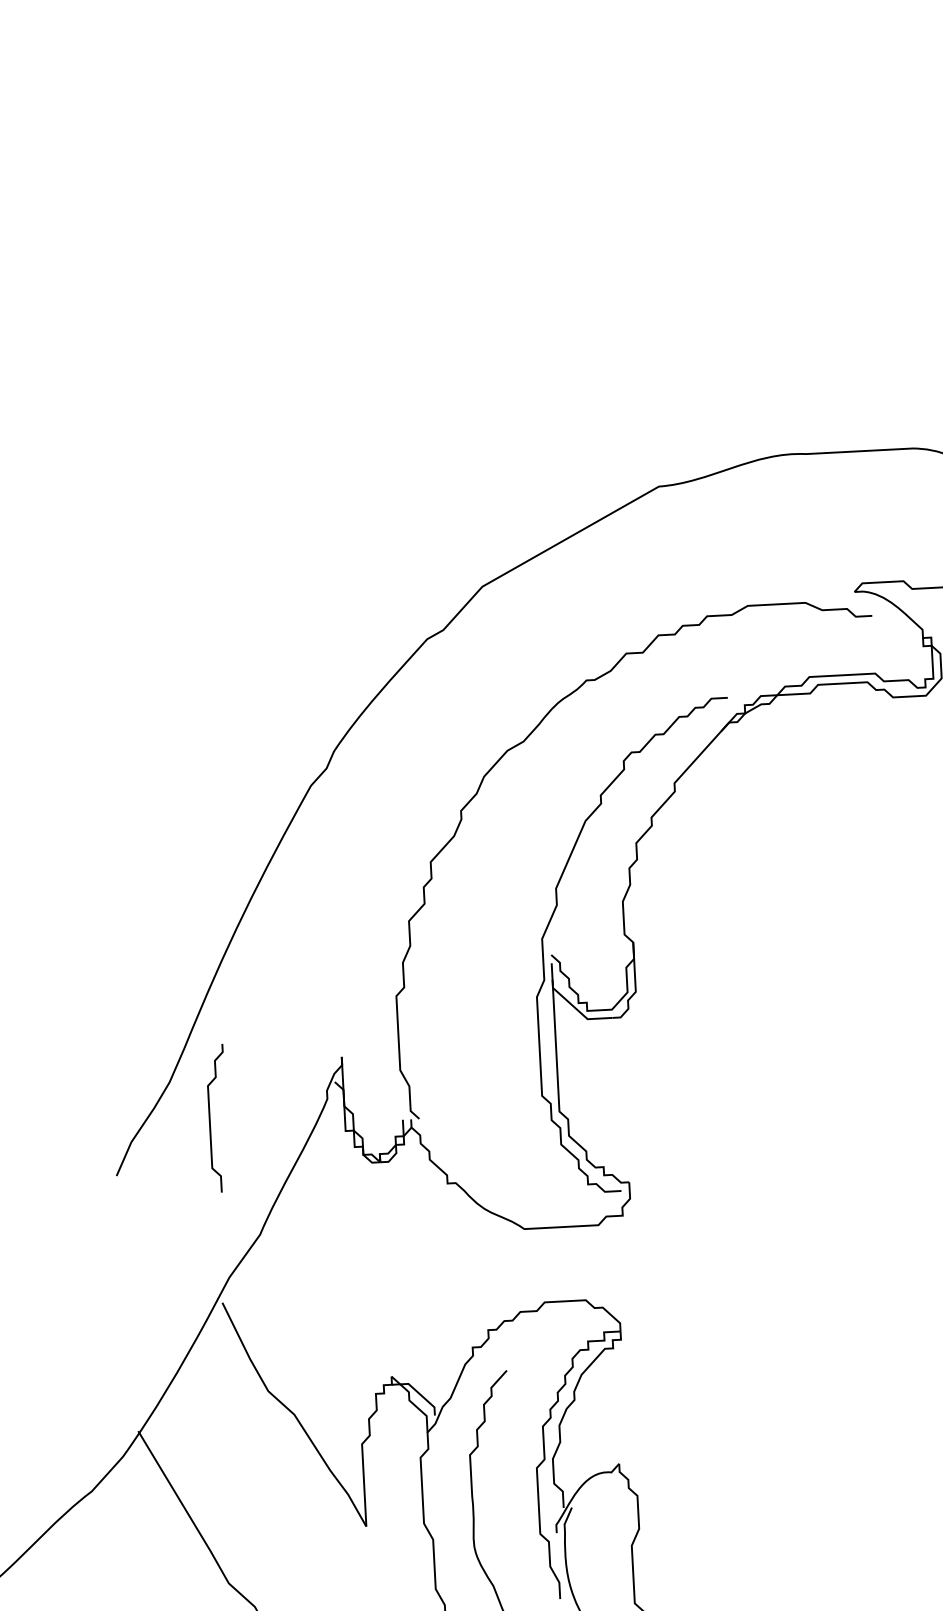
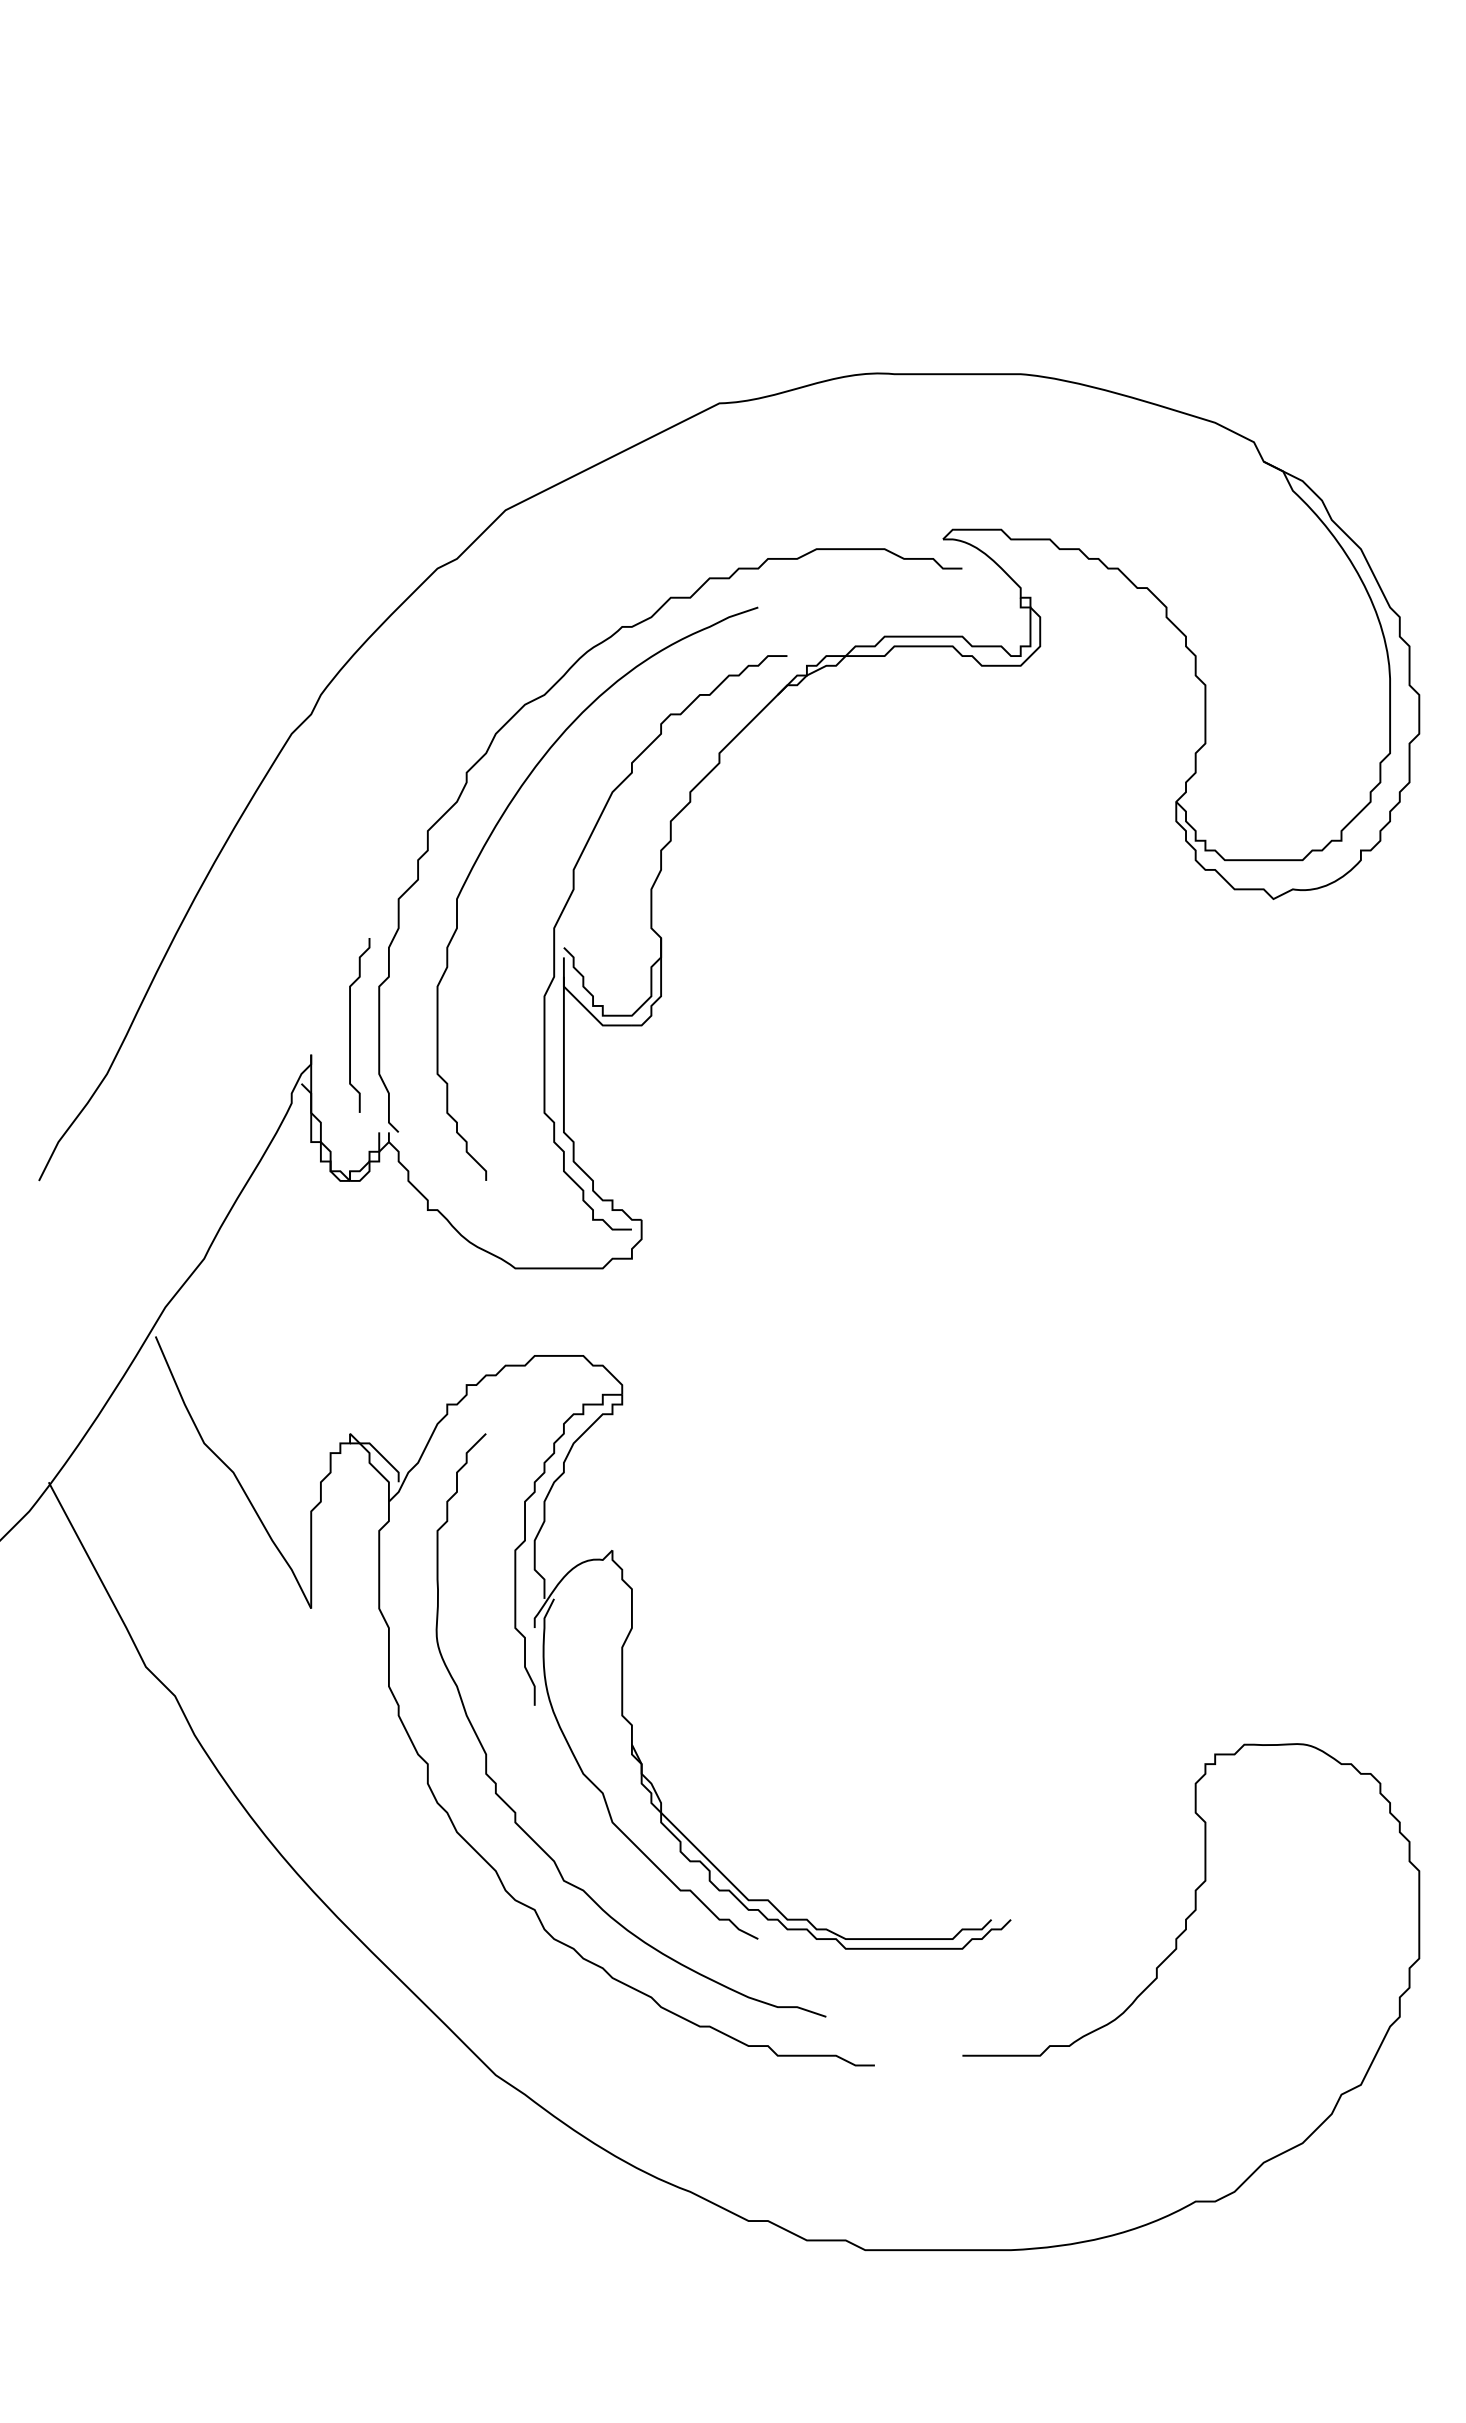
curve: (486, 860) -> (493, 832), added
curve: (210, 1118) -> (350, 1025), moved

